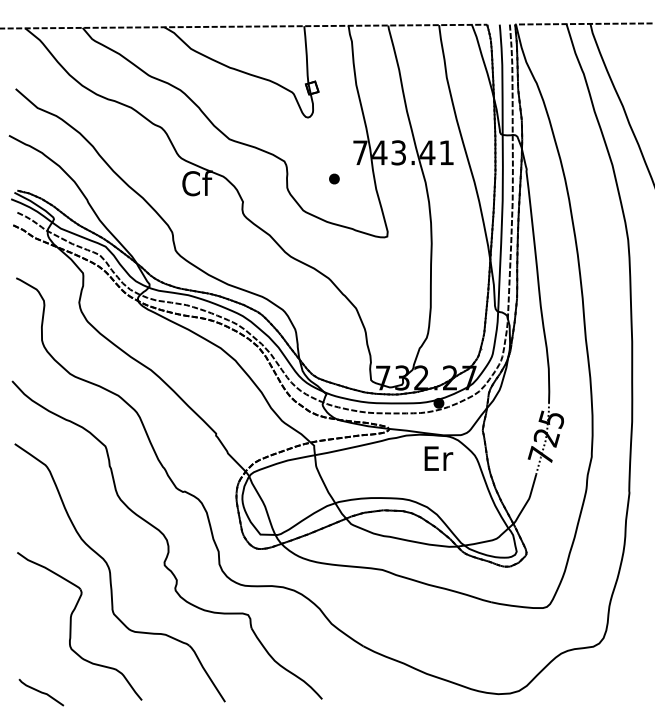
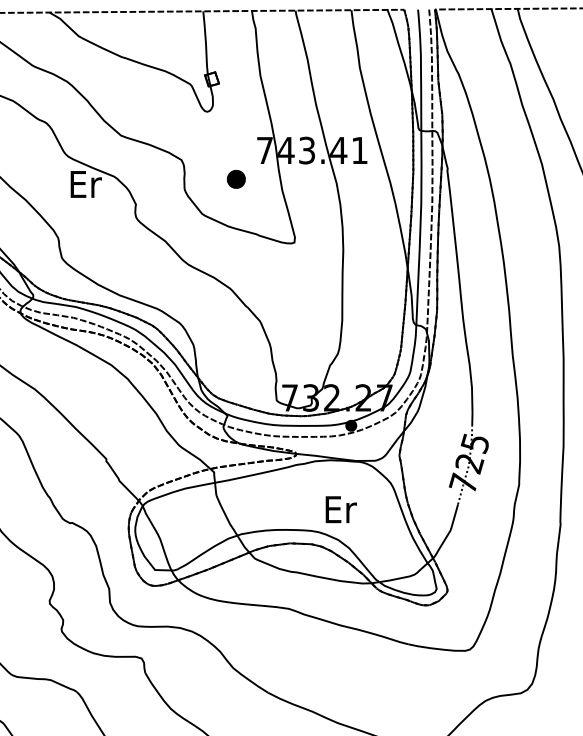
part: (334, 178) -> (236, 178), size x1.6
text: (197, 183) -> (85, 184), Cf -> Er
text: (438, 458) -> (340, 509), moved

